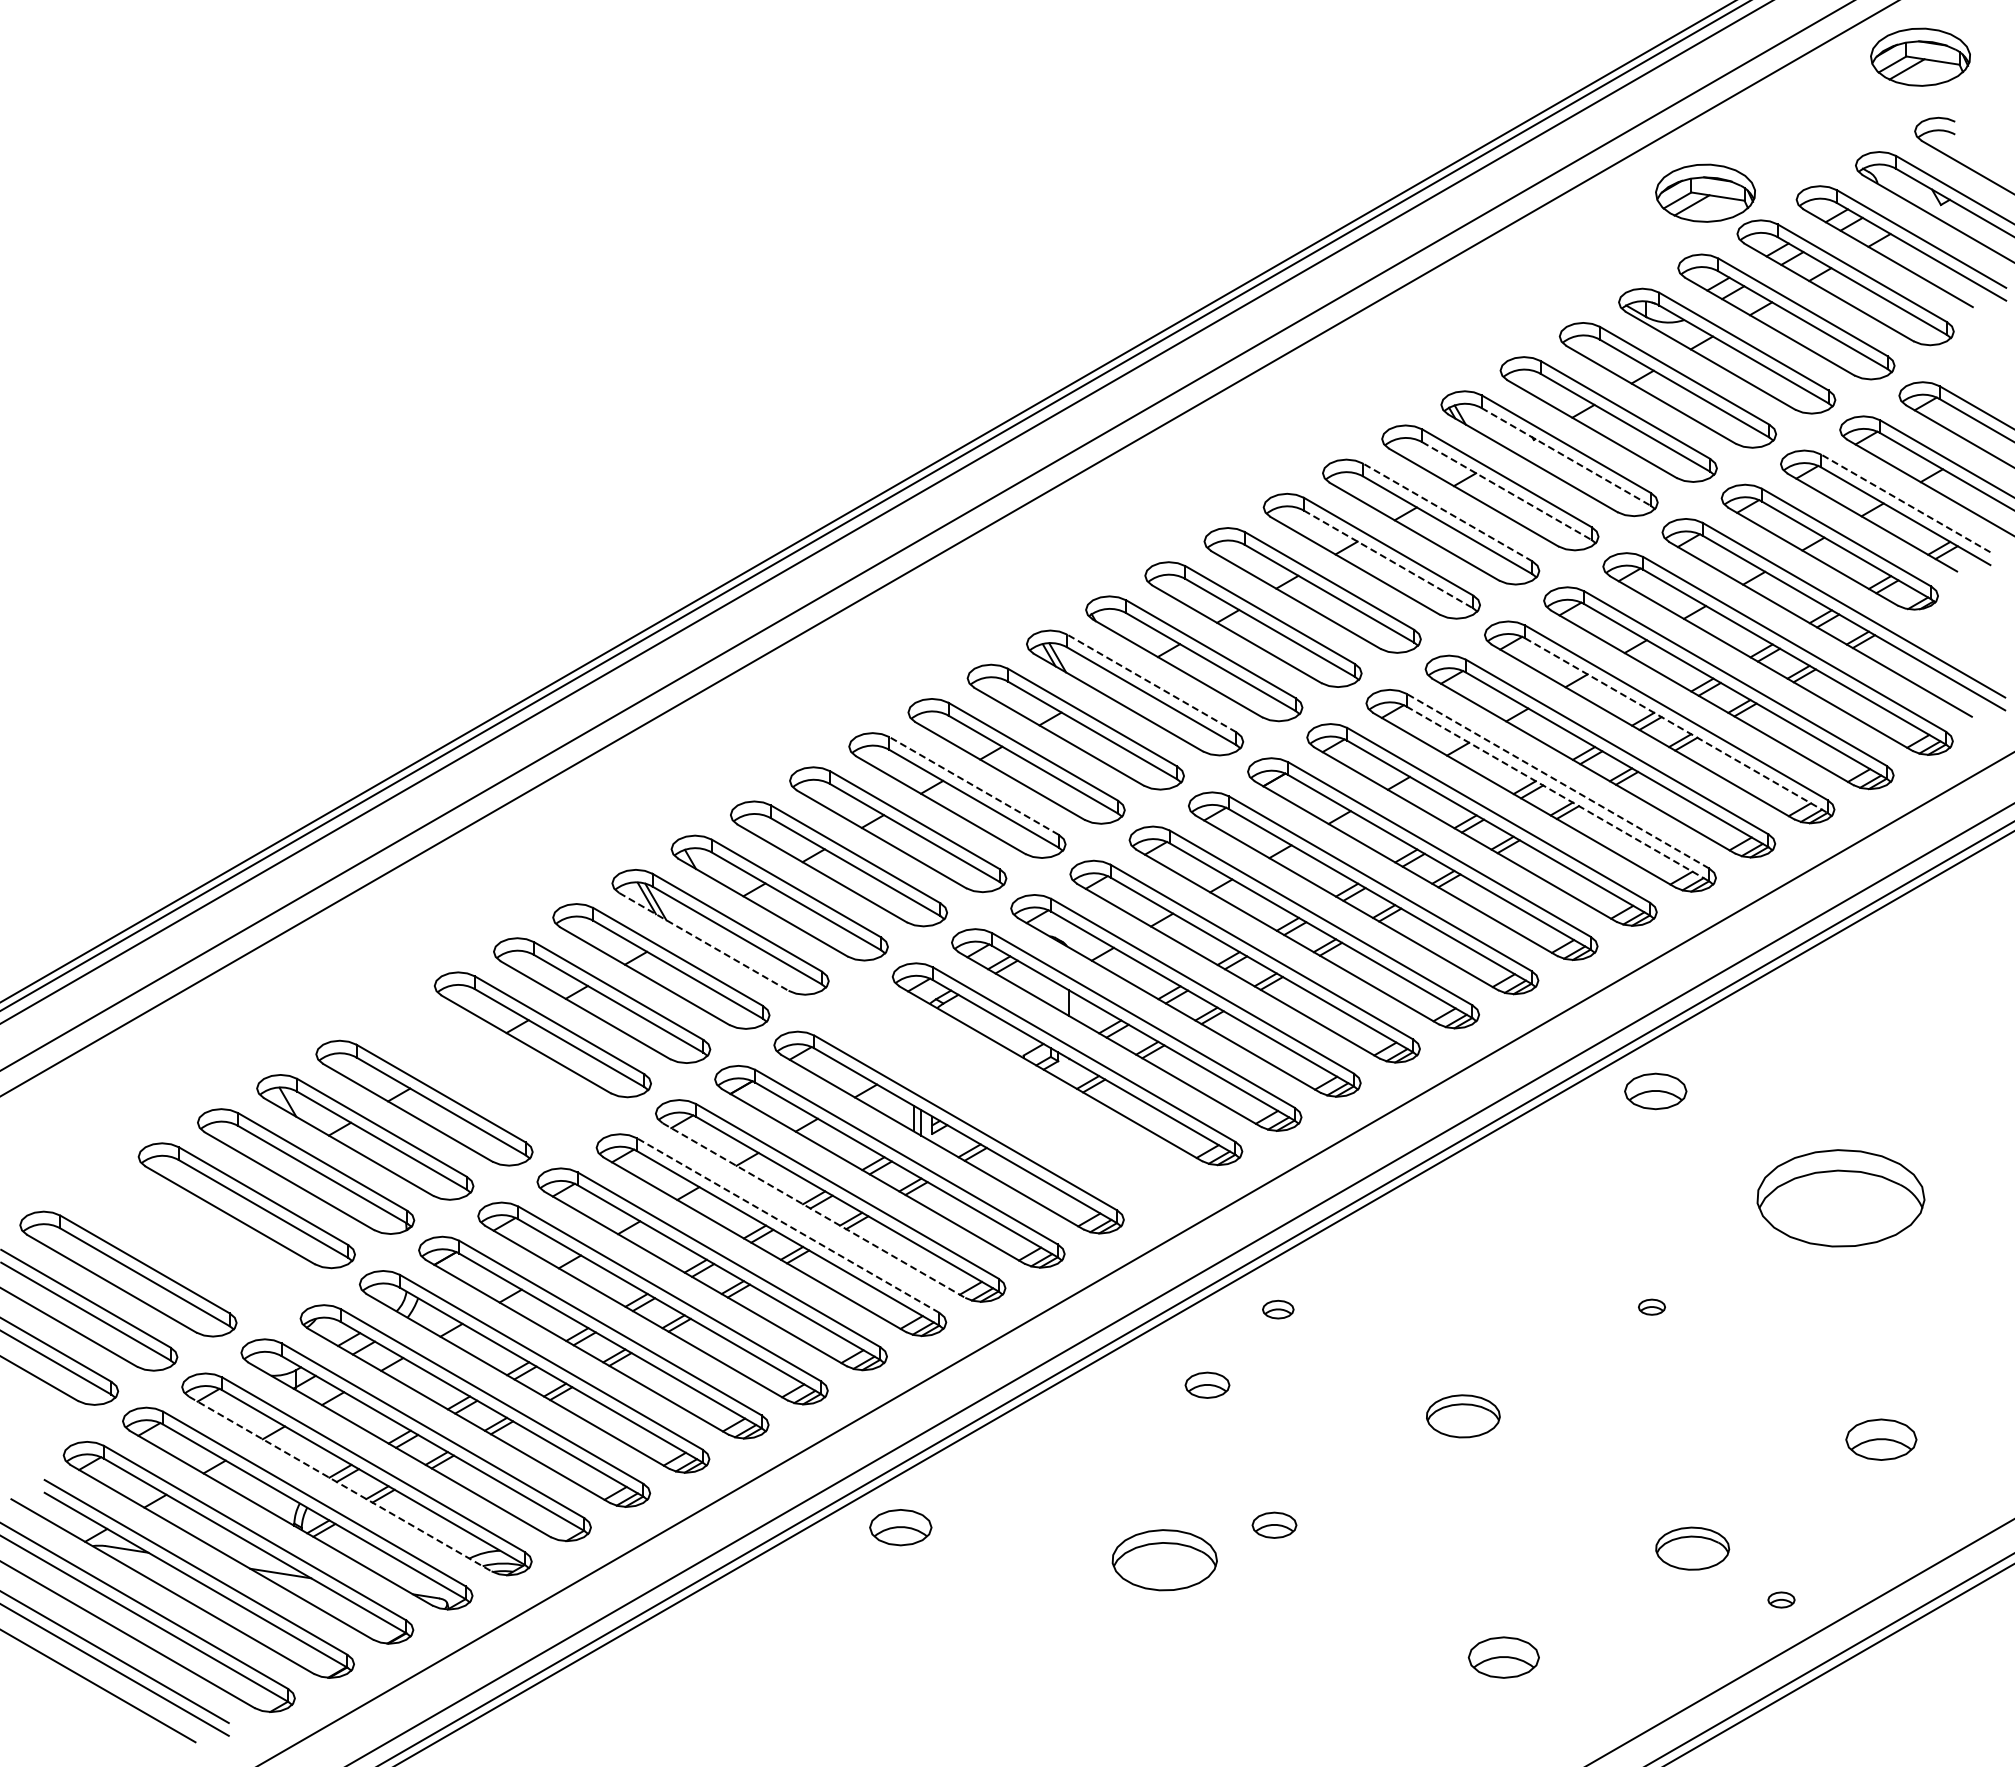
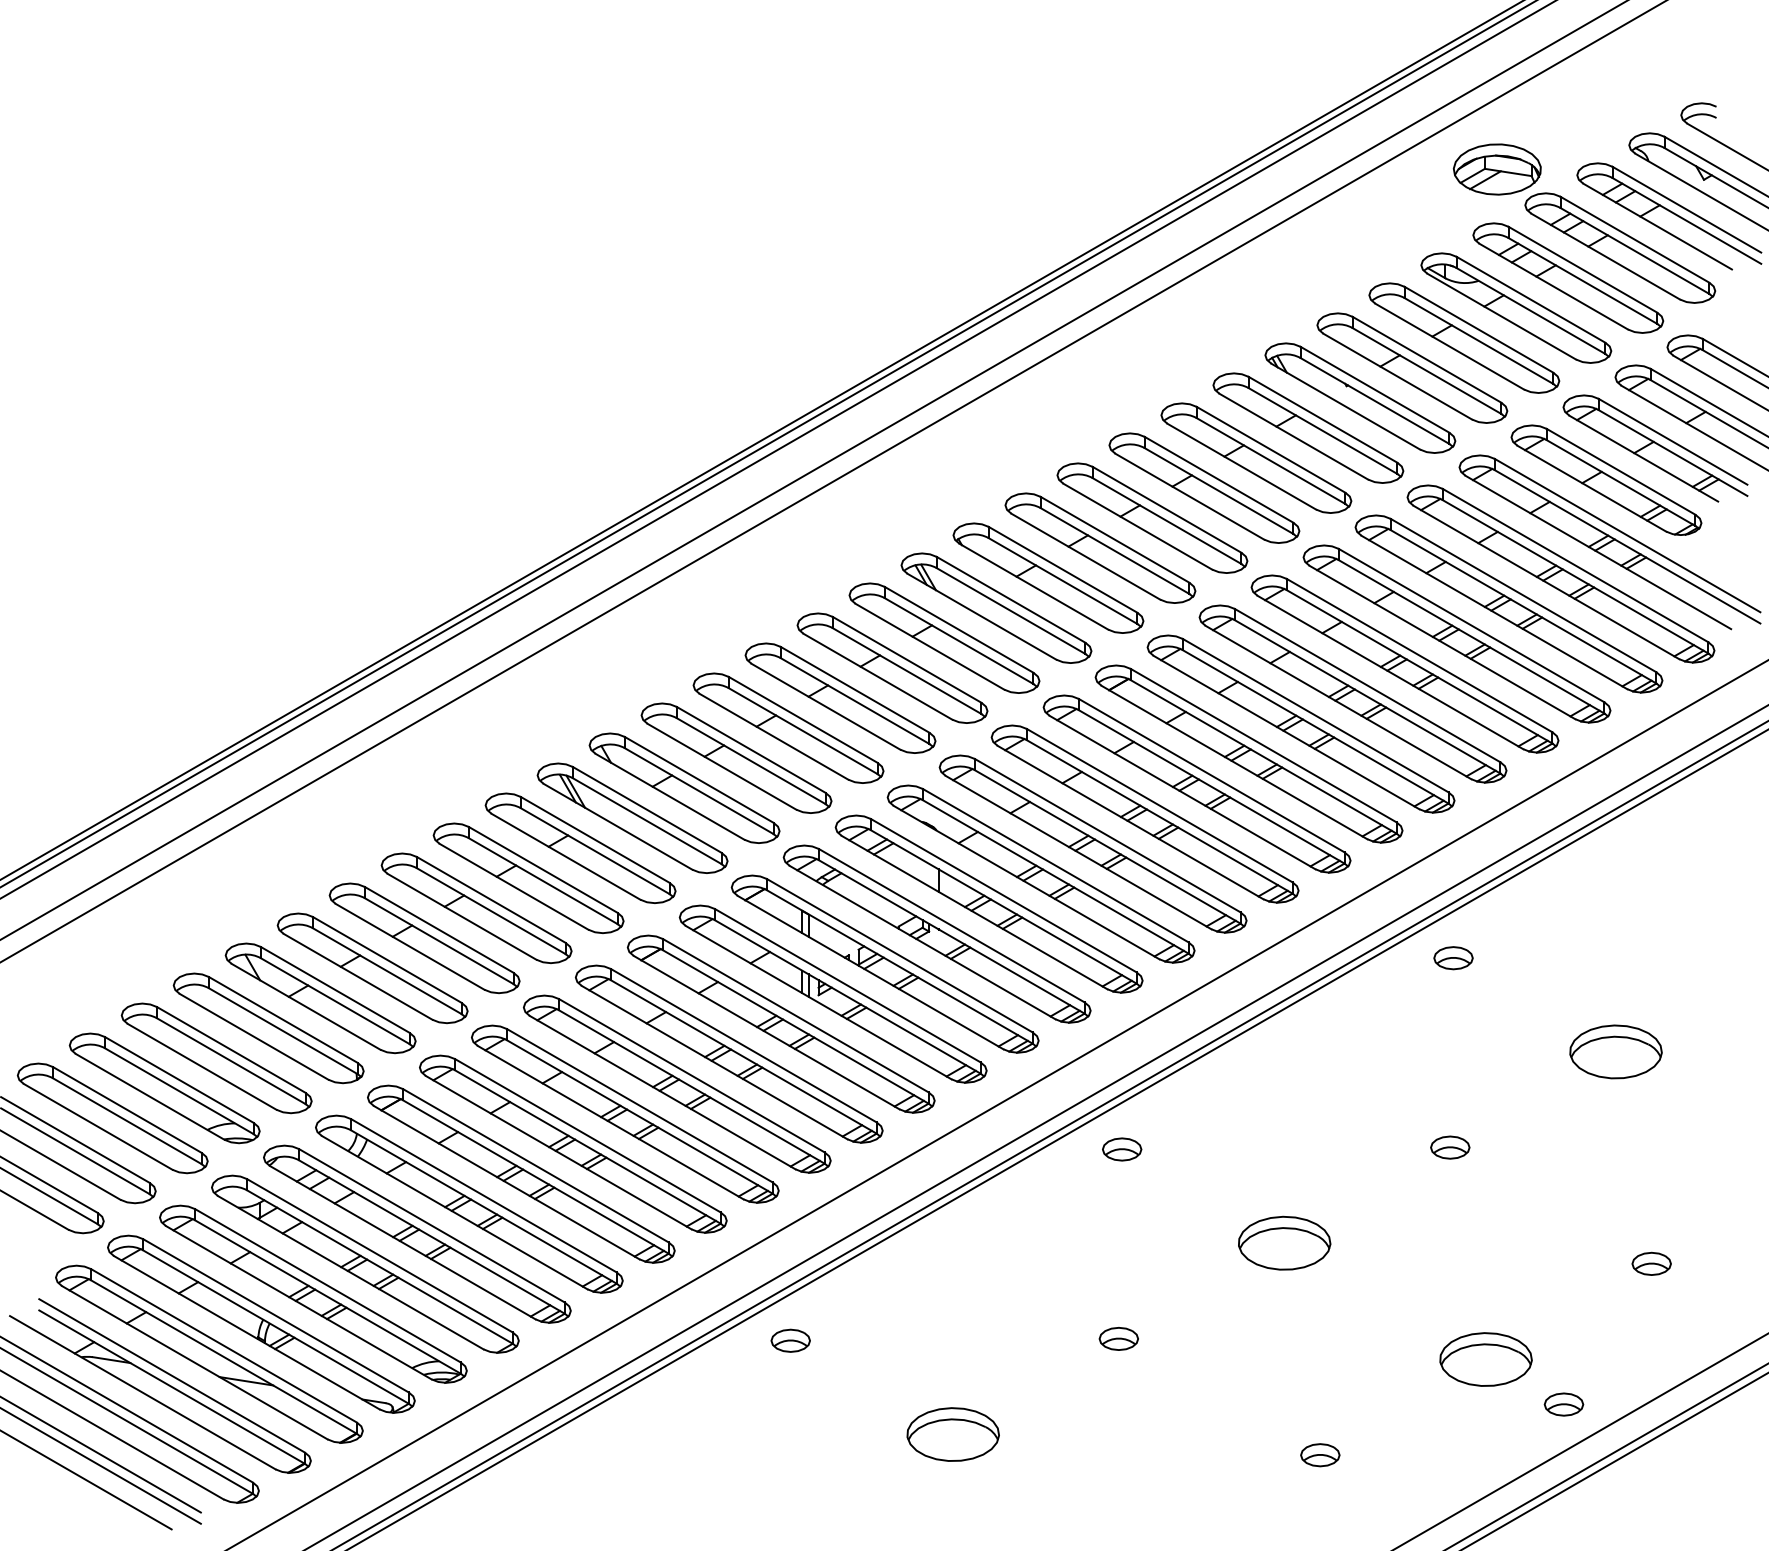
part: (1920, 56) -> (1686, 49), removed
line: (1566, 456) -> (1375, 400), dashed -> solid
line: (1507, 491) -> (1323, 431), dashed -> solid
line: (1905, 503) -> (1672, 441), dashed -> solid
line: (1447, 512) -> (1270, 449), dashed -> solid
line: (1388, 559) -> (1218, 491), dashed -> solid
line: (1151, 683) -> (1010, 599), dashed -> solid
line: (1676, 725) -> (1471, 636), dashed -> solid
line: (1557, 781) -> (1367, 685), dashed -> solid
line: (974, 785) -> (855, 689), dashed -> solid
line: (1557, 793) -> (1367, 696), dashed -> solid
line: (703, 941) -> (617, 826), dashed -> solid
part: (483, 1068) -> (424, 937), added
part: (1655, 1091) -> (1453, 958), size x0.71
part: (1007, 1098) -> (884, 964), added
part: (1840, 1198) -> (1615, 1052), size x0.62
line: (814, 1210) -> (715, 1062), dashed -> solid
line: (788, 1225) -> (692, 1075), dashed -> solid
part: (187, 1239) -> (164, 1088), added
part: (1651, 1306) -> (1449, 1146), size x1.67
part: (1278, 1309) -> (1122, 1149), size x1.43
part: (1207, 1384) -> (1060, 1215), removed
part: (1463, 1416) -> (1284, 1243), size x1.43
part: (1881, 1439) -> (1651, 1263), size x0.62
line: (340, 1484) -> (298, 1303), dashed -> solid
part: (900, 1526) -> (790, 1339), size x0.71
part: (1692, 1548) -> (1485, 1359), size x1.43
part: (1164, 1560) -> (952, 1434), moved
part: (1781, 1599) -> (1563, 1404), size x1.67
part: (1503, 1657) -> (1319, 1454), size x0.62

